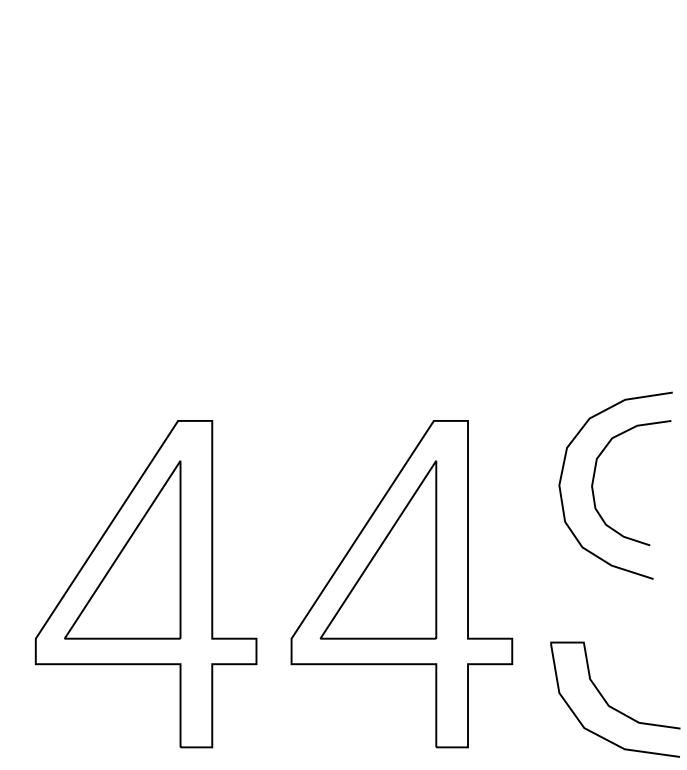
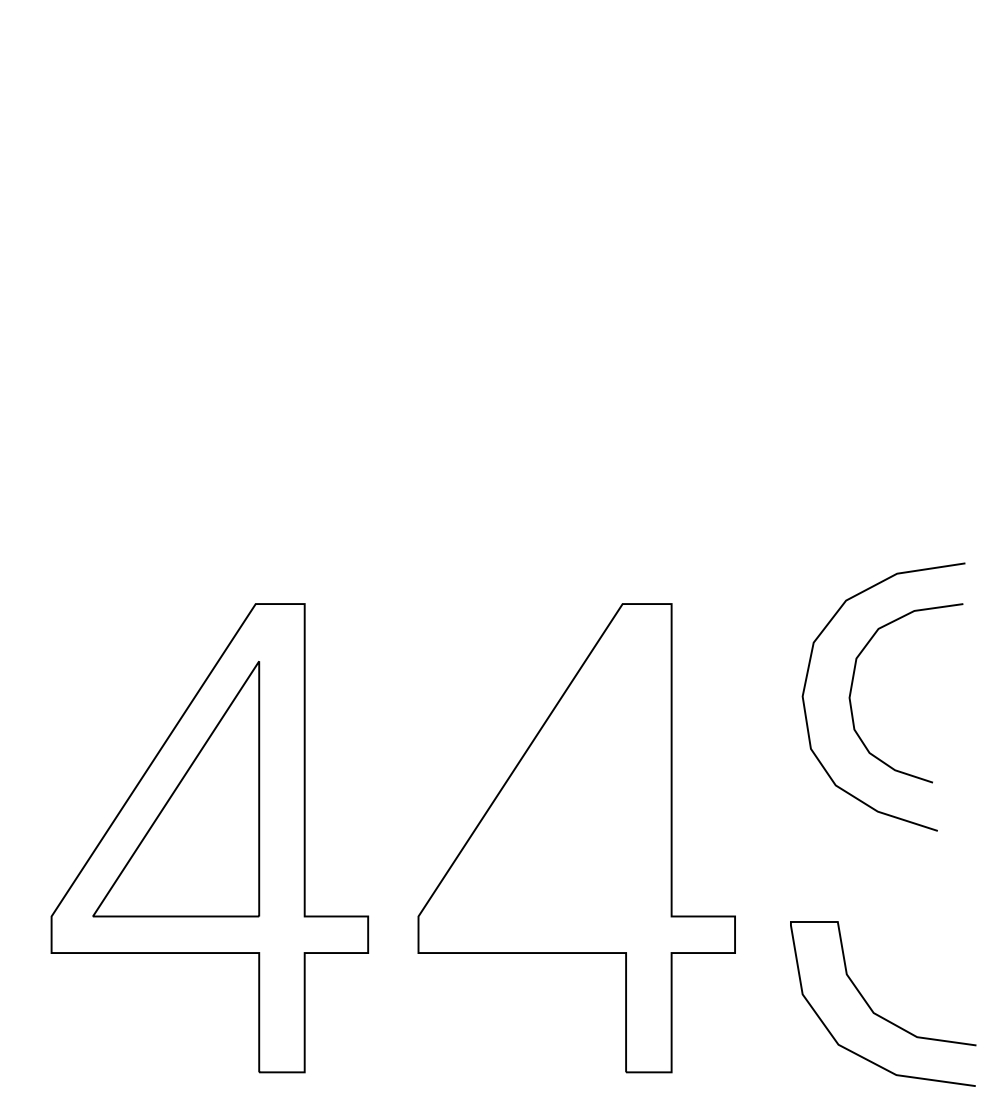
part: (378, 549) -> (543, 788), removed

